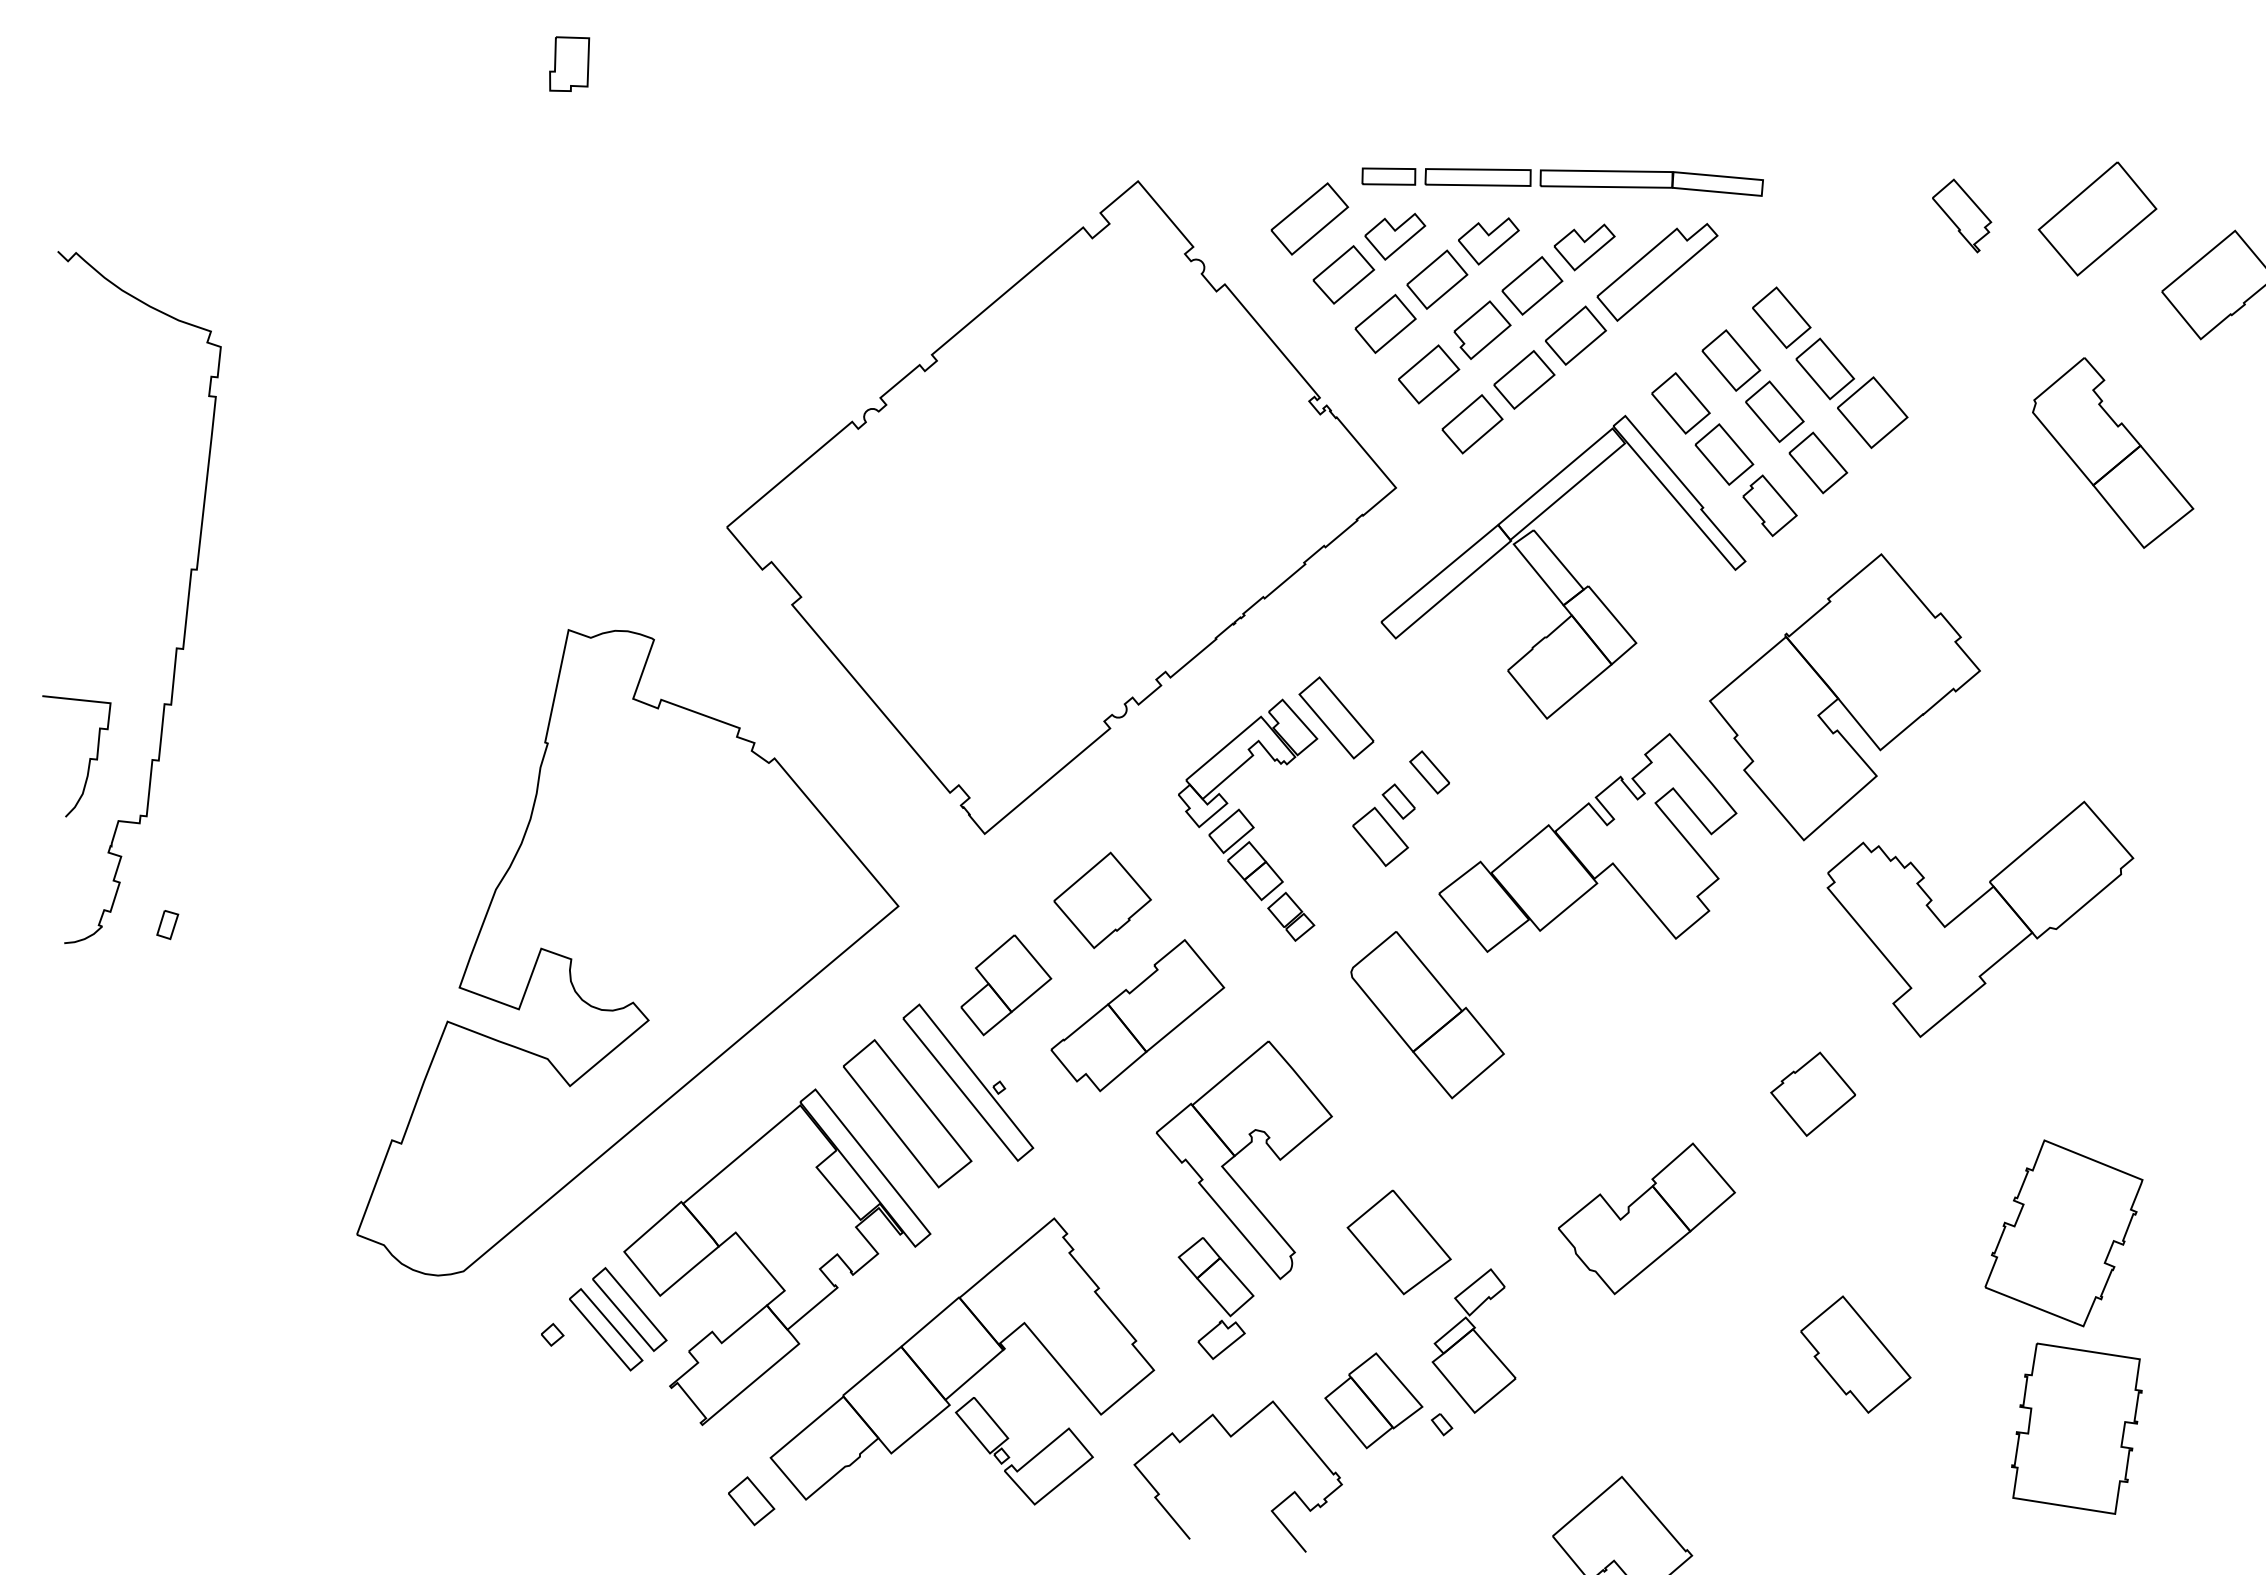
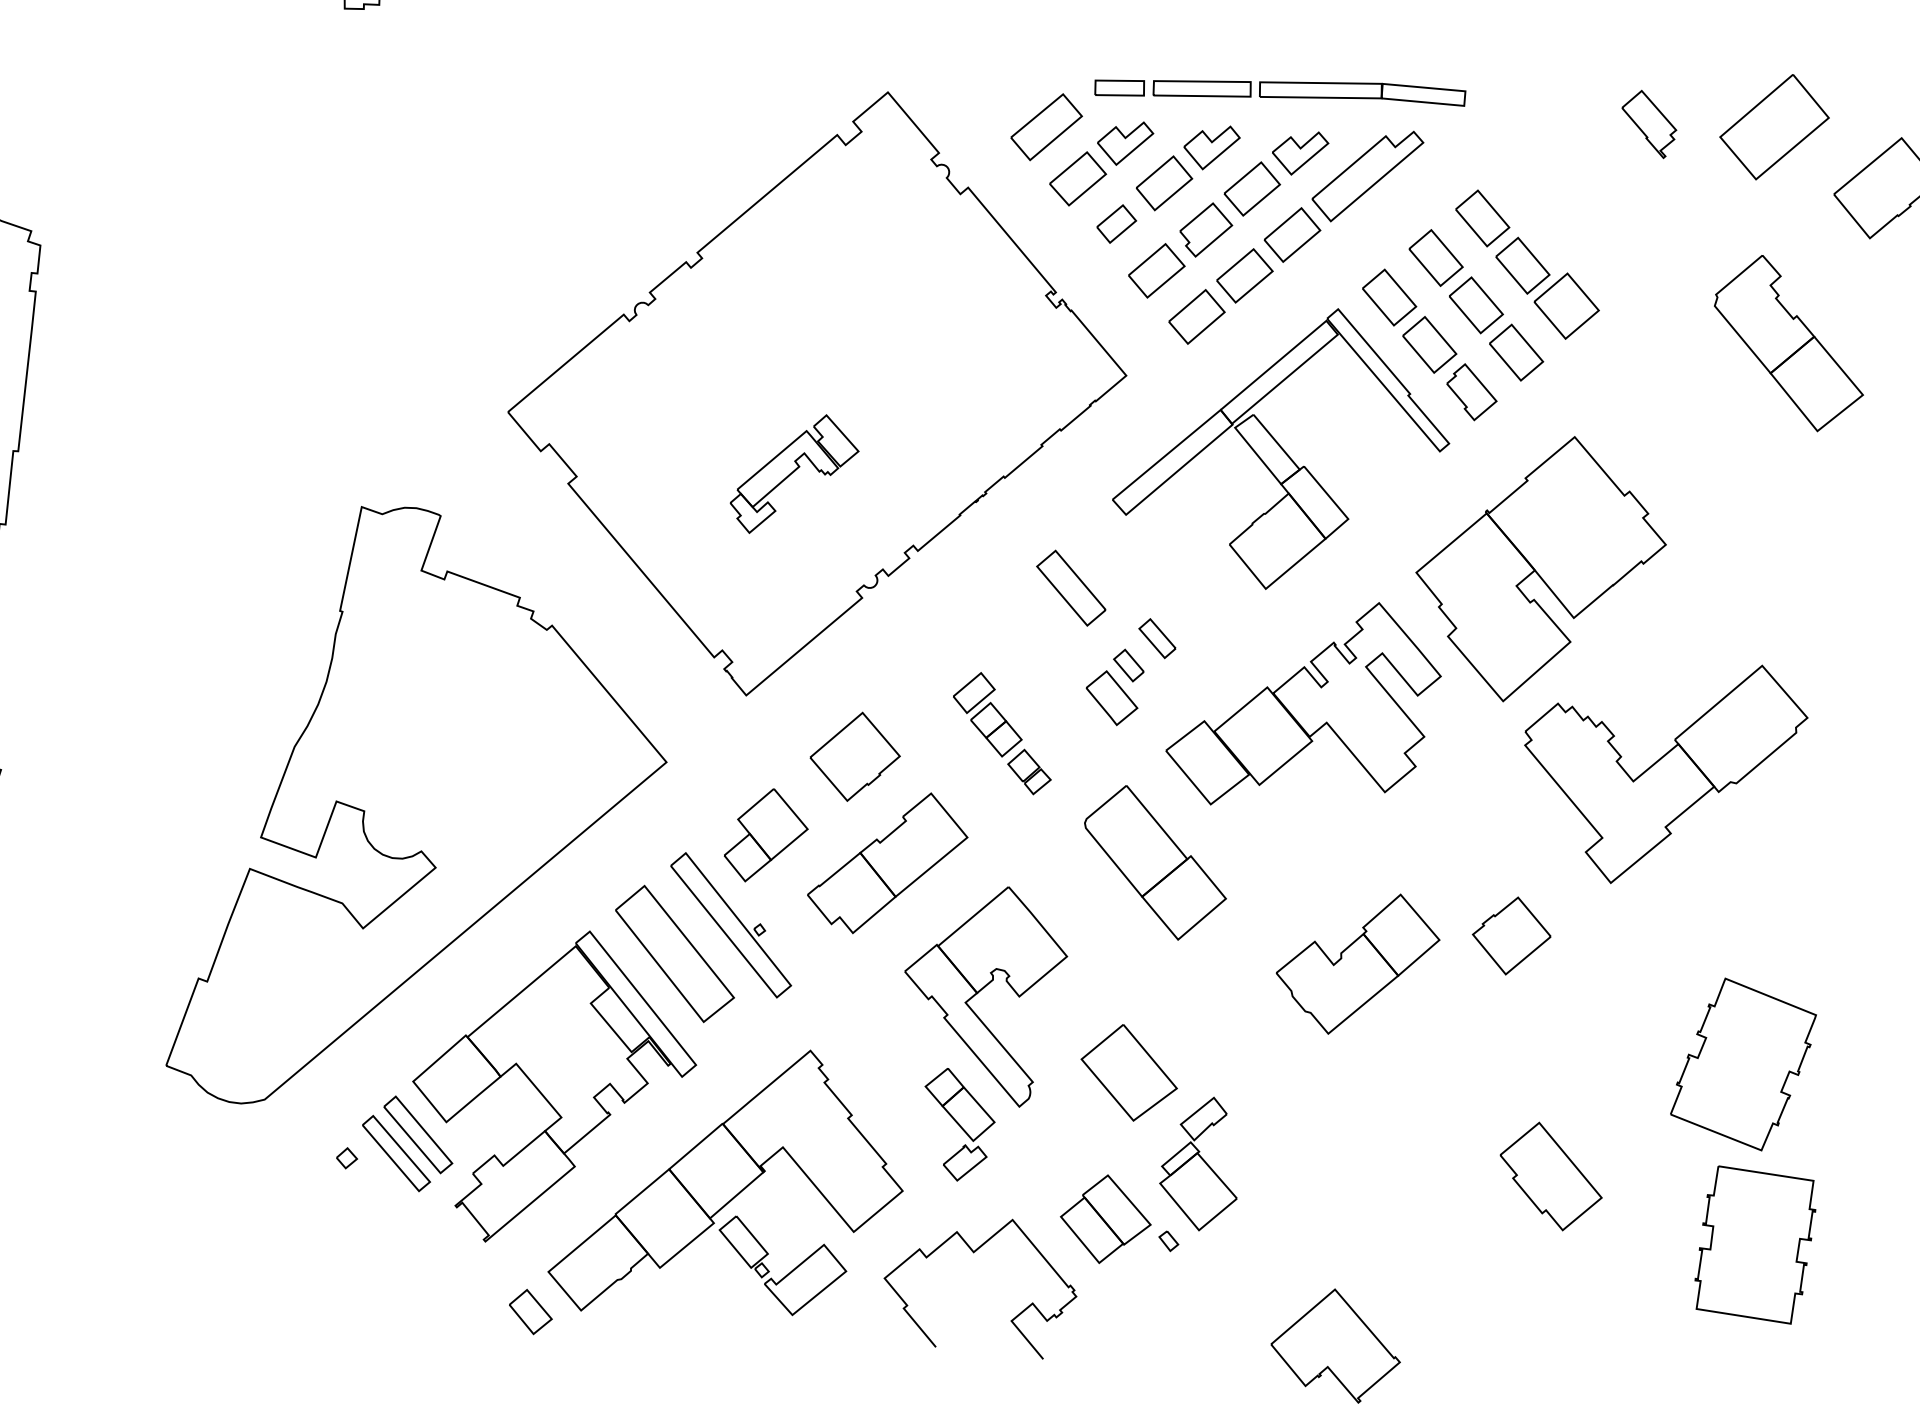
part: (1385, 323) -> (1116, 223), size x0.7
part: (1248, 763) -> (795, 474), moved
part: (1646, 1218) -> (1357, 963), moved

